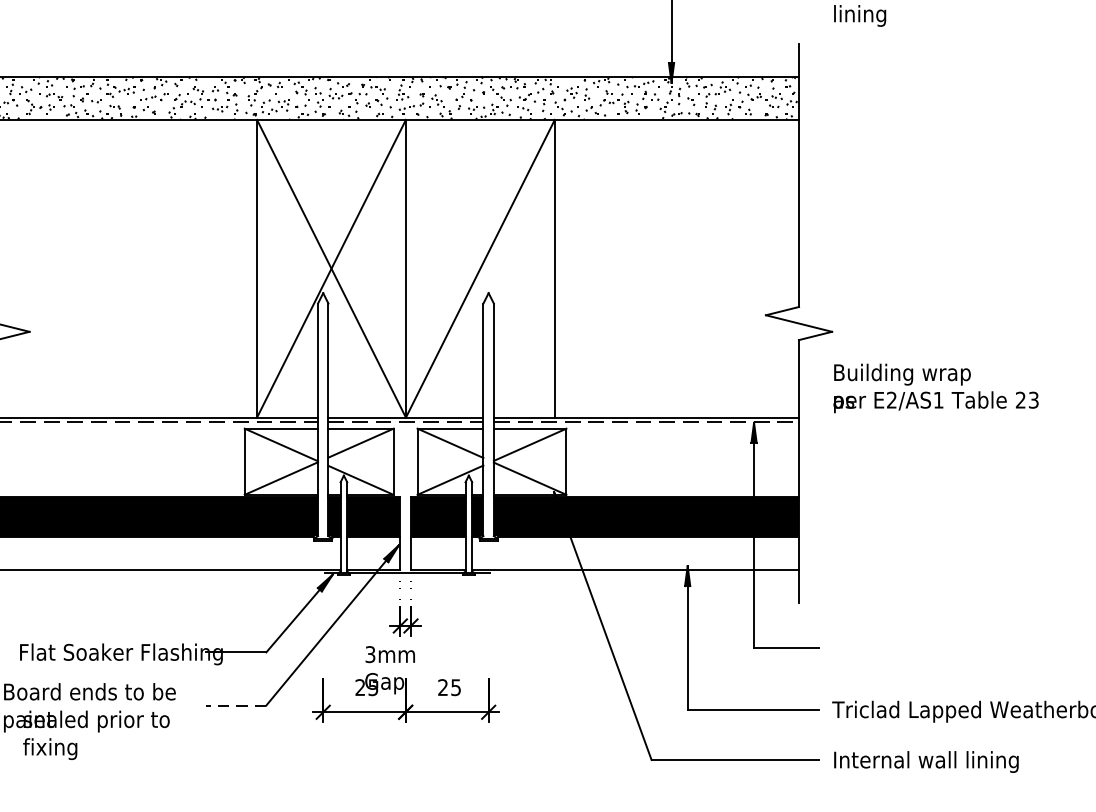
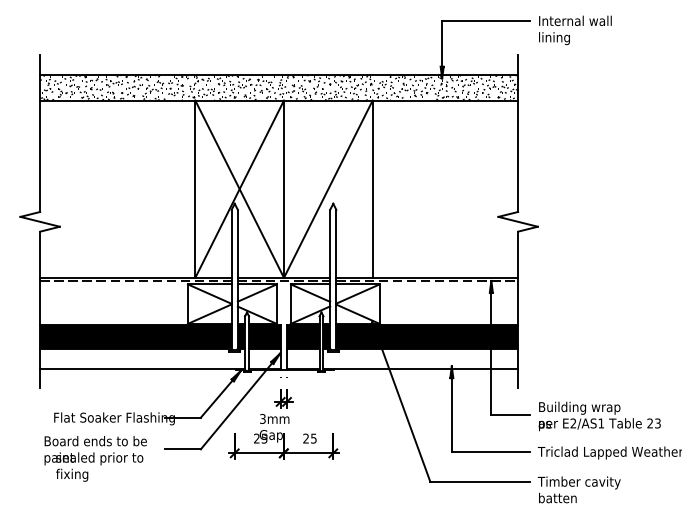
text: (935, 388) -> (599, 416), moved
line: (235, 705) -> (182, 449), dashed -> solid
text: (923, 772) -> (592, 489), Internal wall lining -> Timber cavity batten

